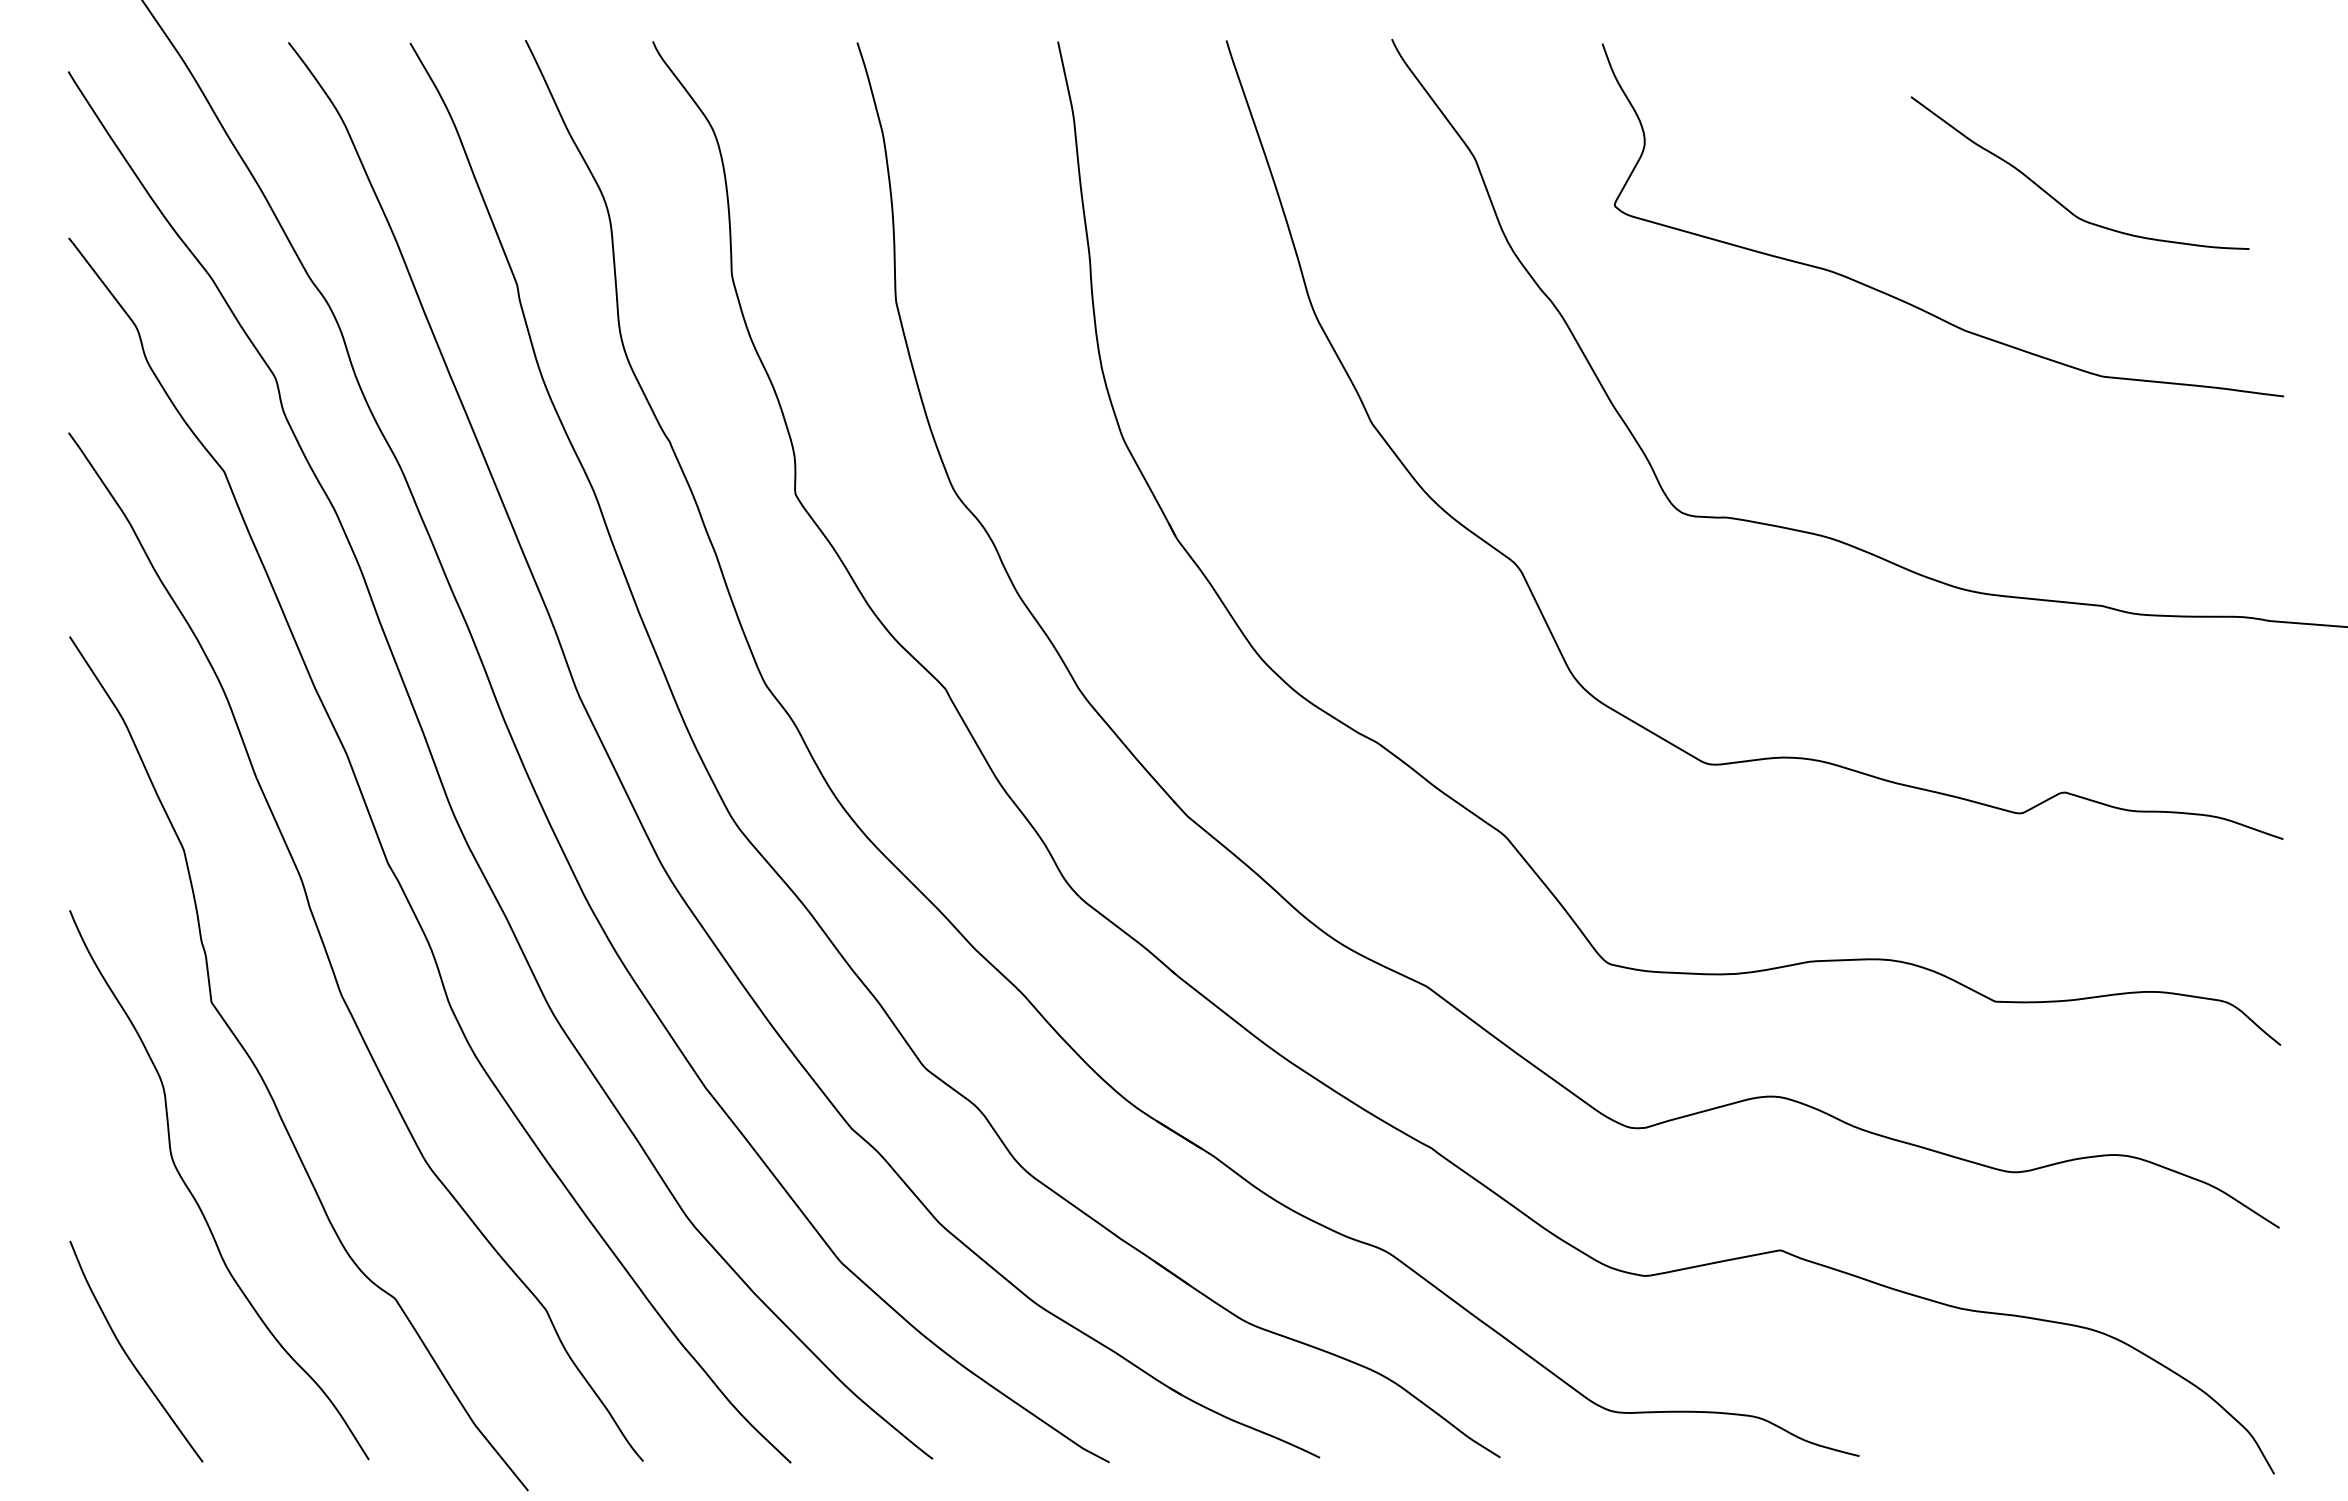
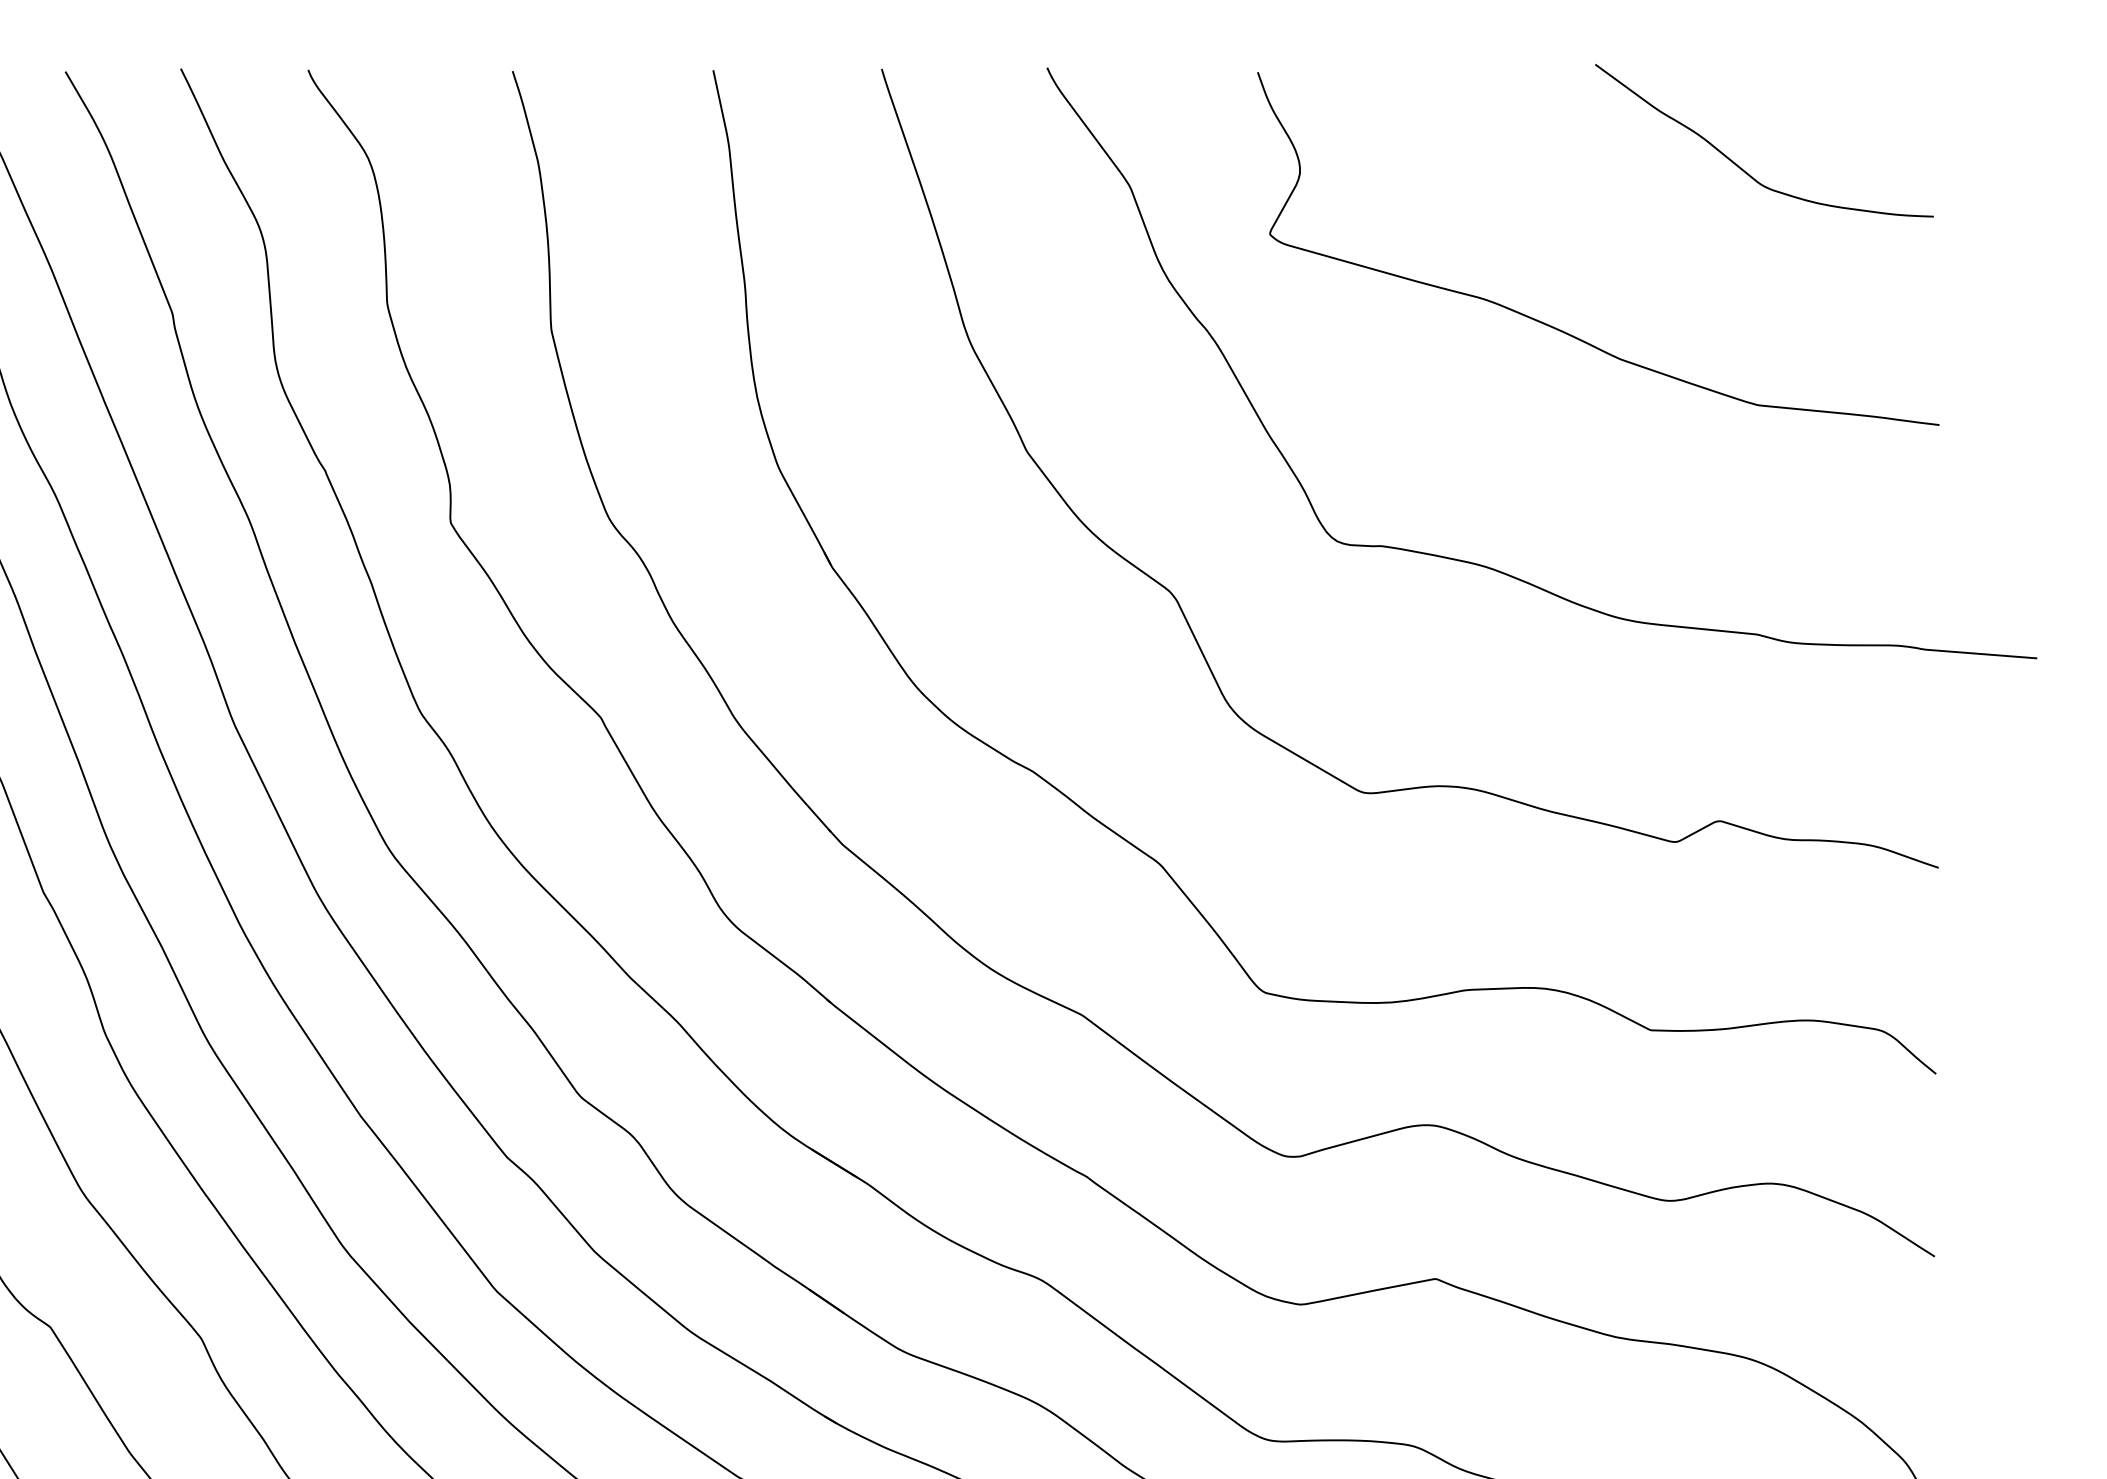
curve: (2055, 198) -> (1739, 166), moved

